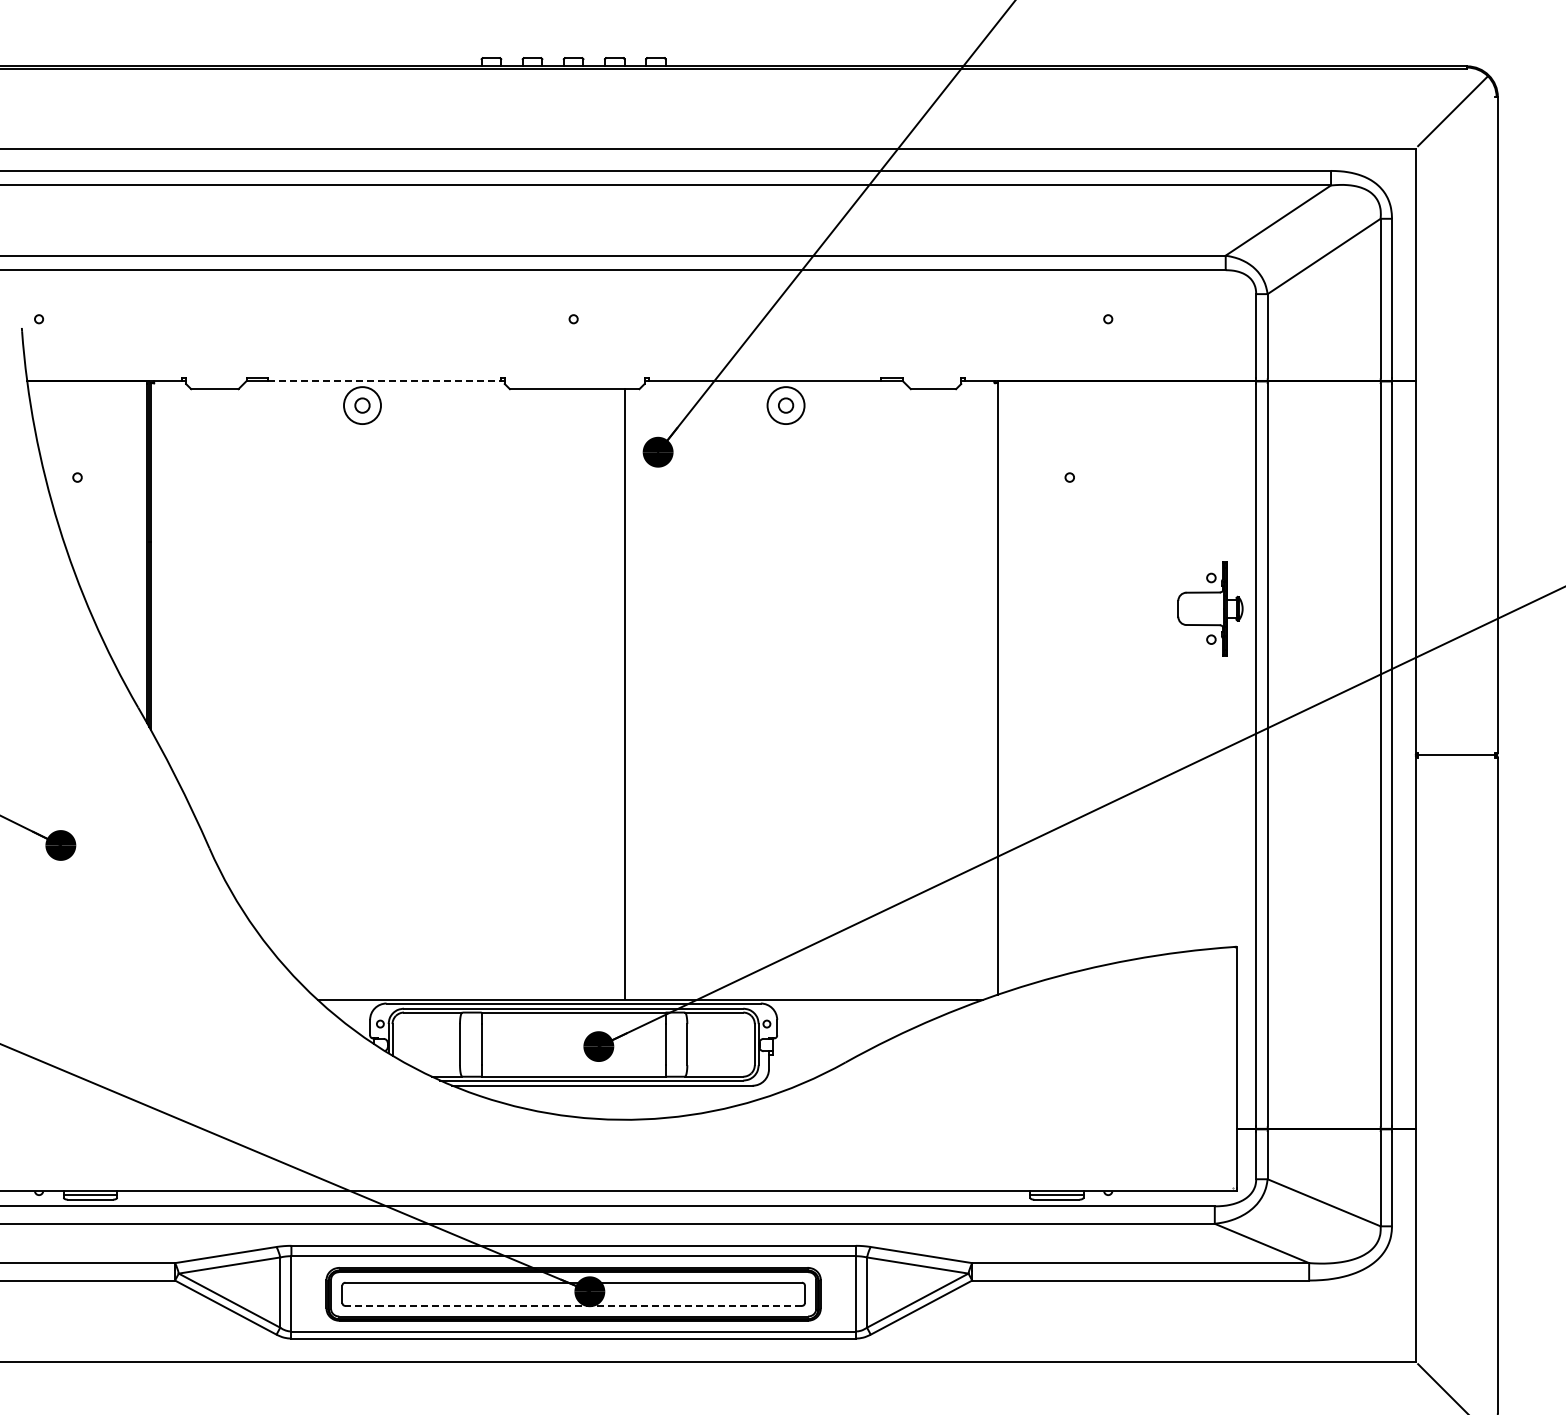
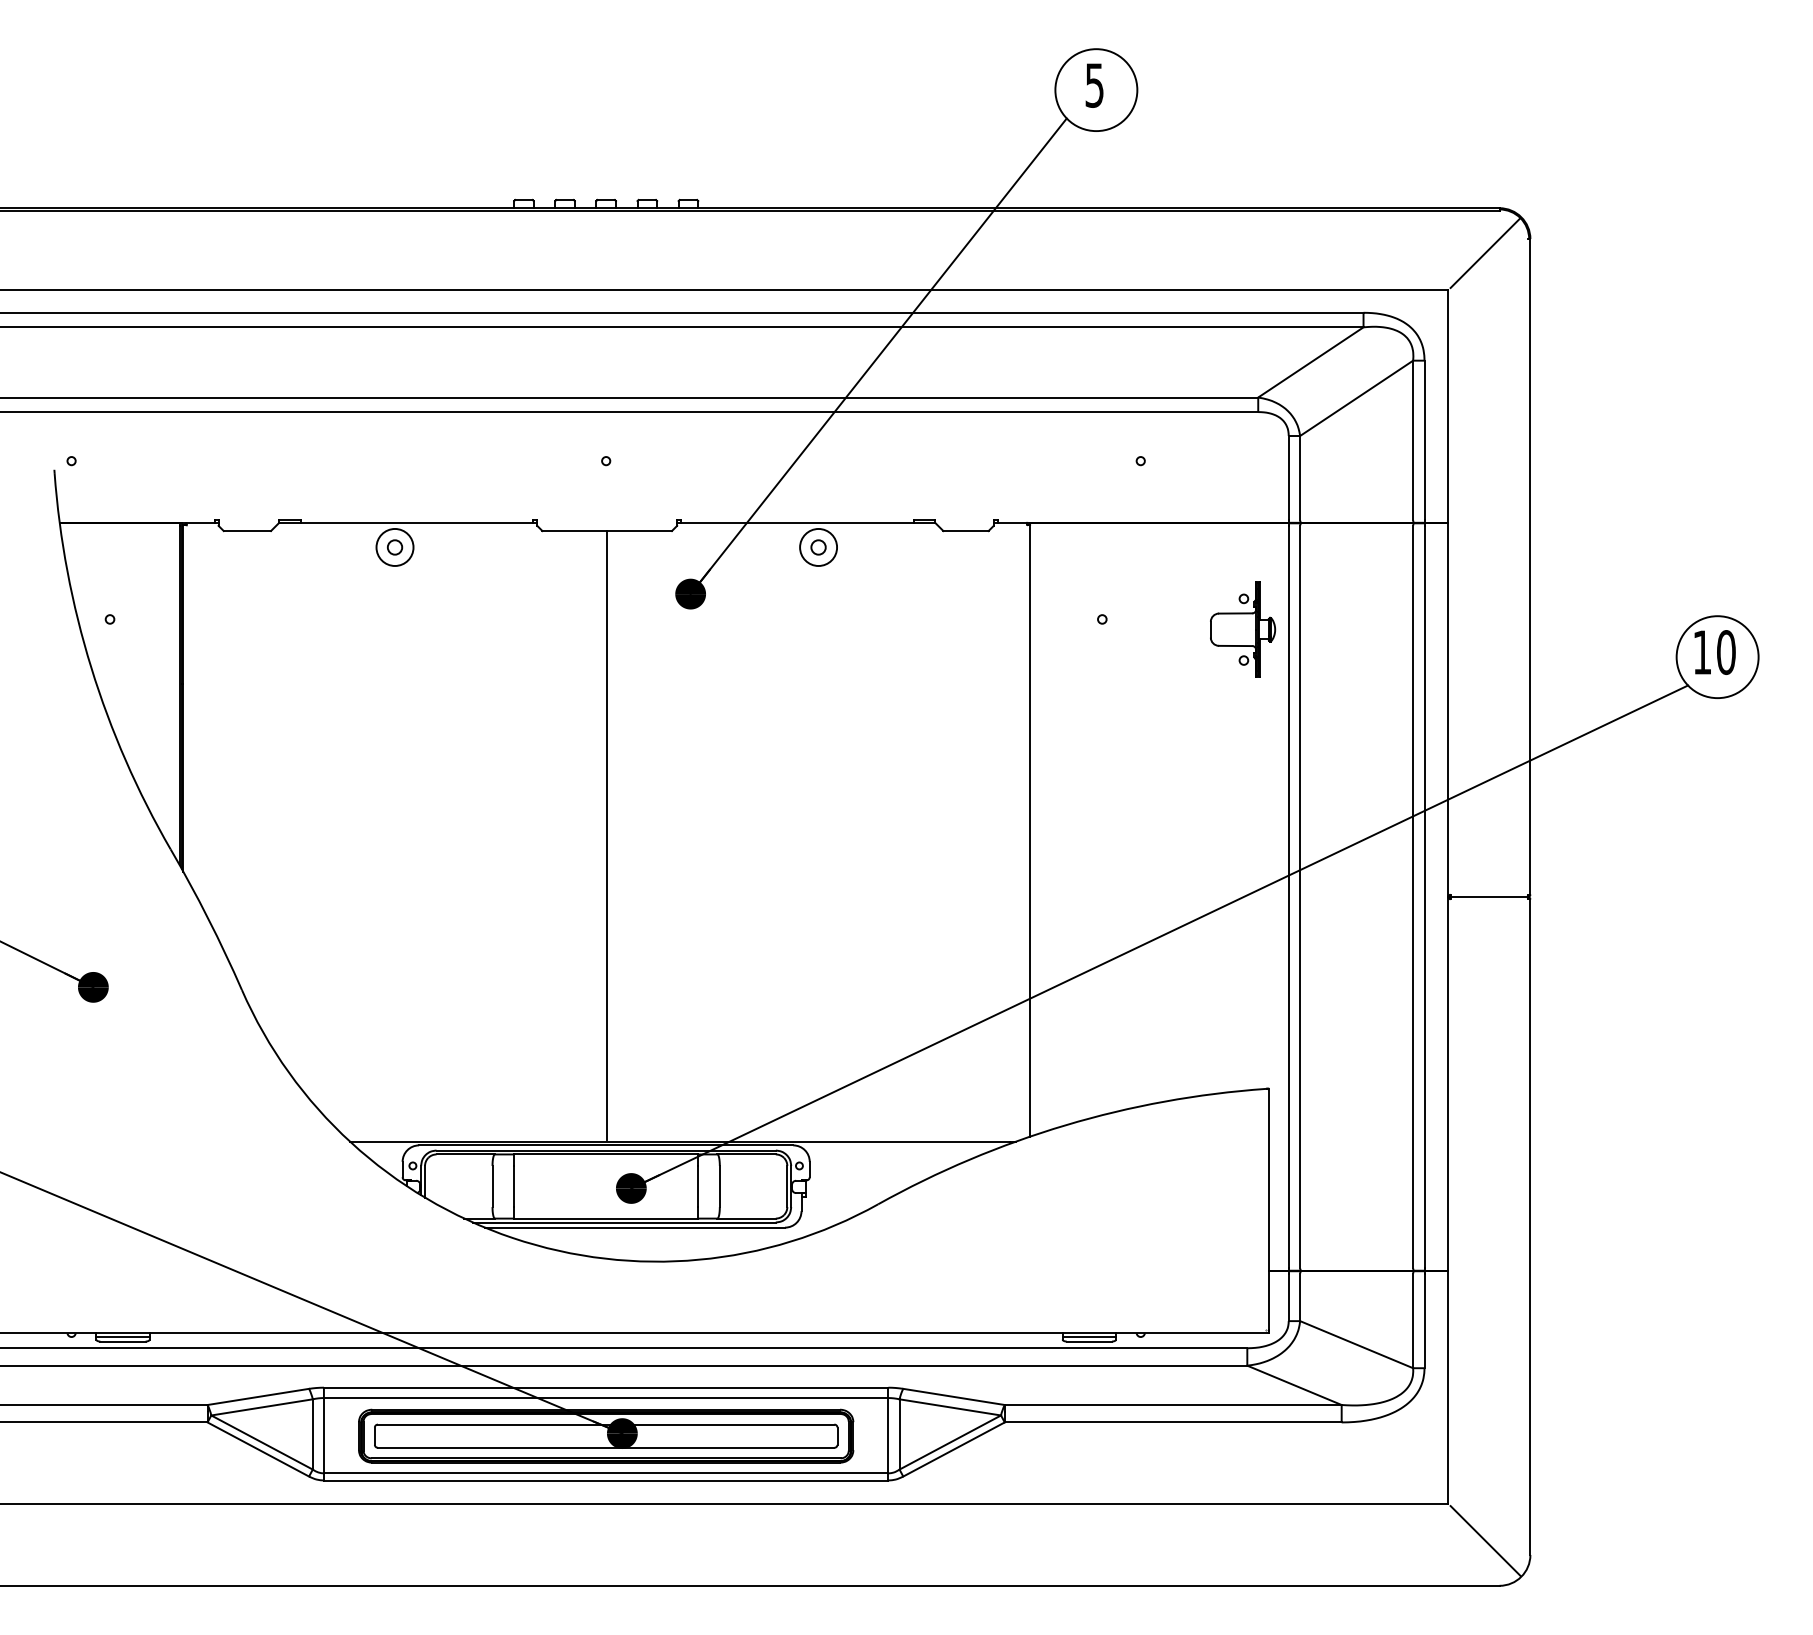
line: (384, 380) -> (417, 522), dashed -> solid
part: (1210, 608) -> (1243, 629), moved
line: (624, 693) -> (606, 835), moved
line: (572, 1305) -> (605, 1447), dashed -> solid

